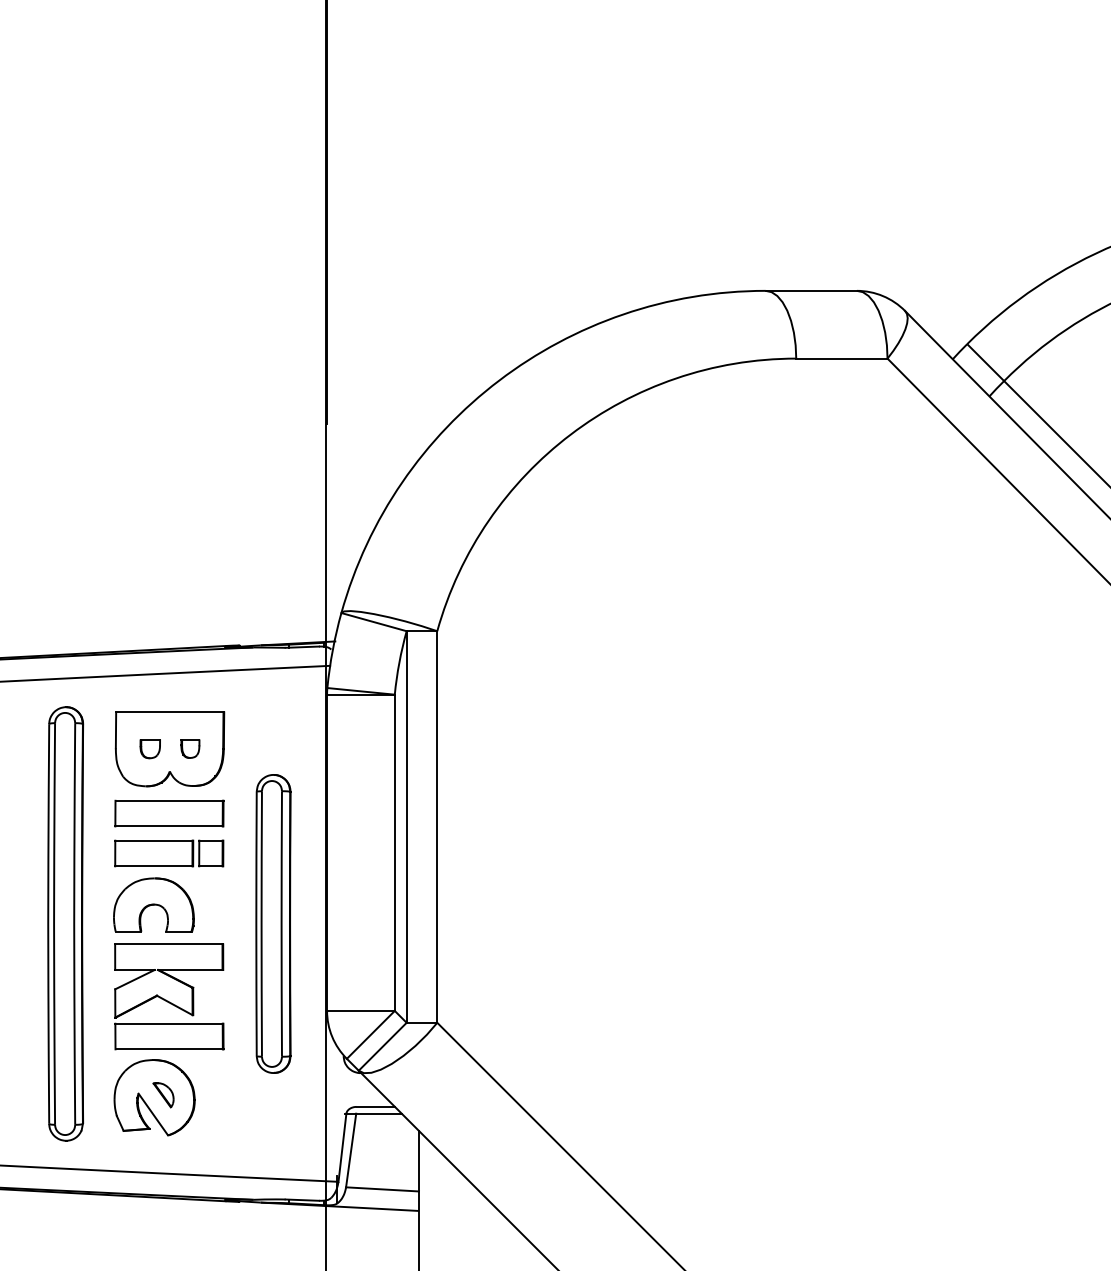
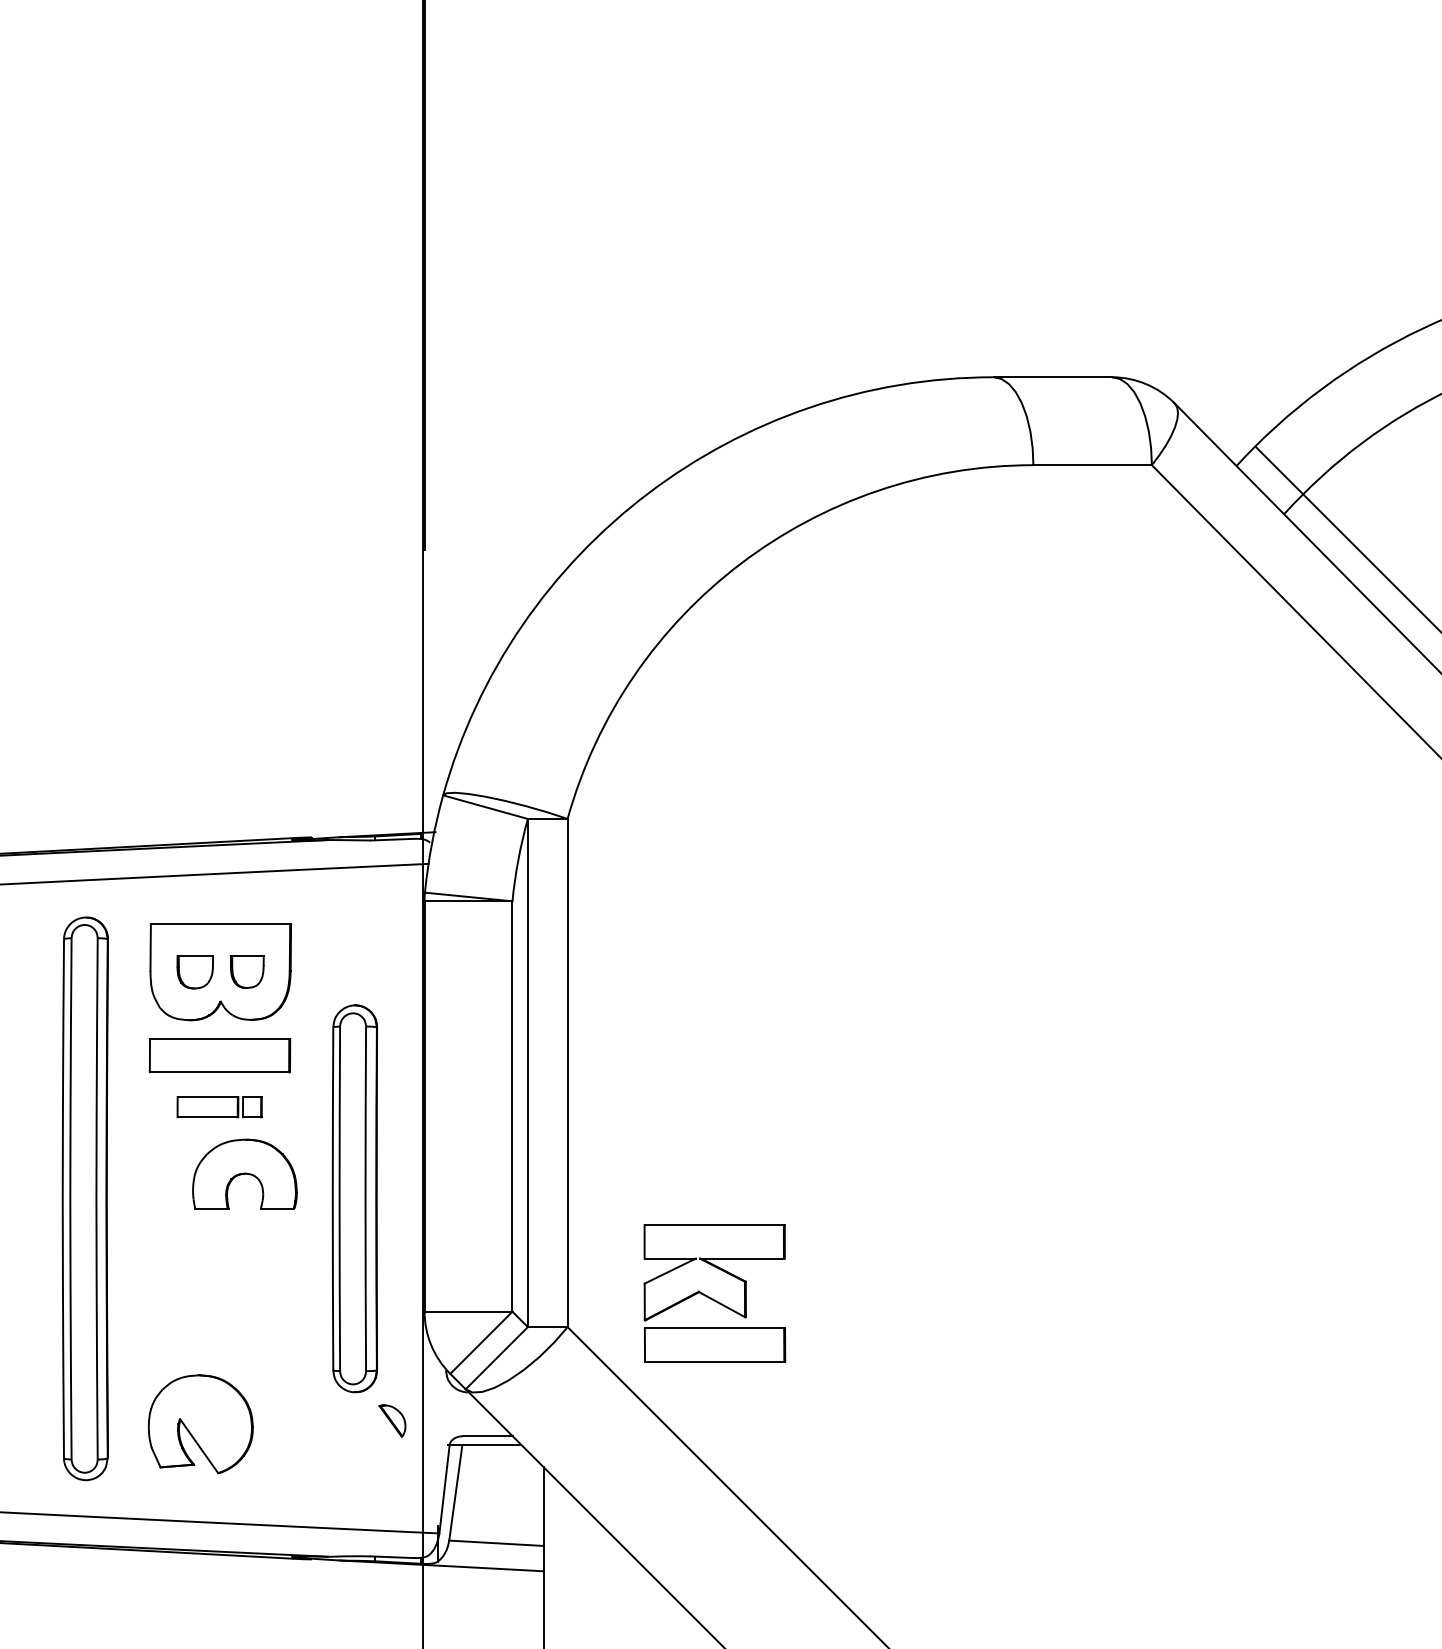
part: (149, 748) -> (194, 971), size x1.4
part: (189, 748) -> (246, 971), size x1.4
part: (169, 852) -> (219, 1106), size x0.6
part: (153, 904) -> (244, 1173), moved
part: (169, 996) -> (714, 1293), moved
part: (163, 1094) -> (392, 1420), moved

